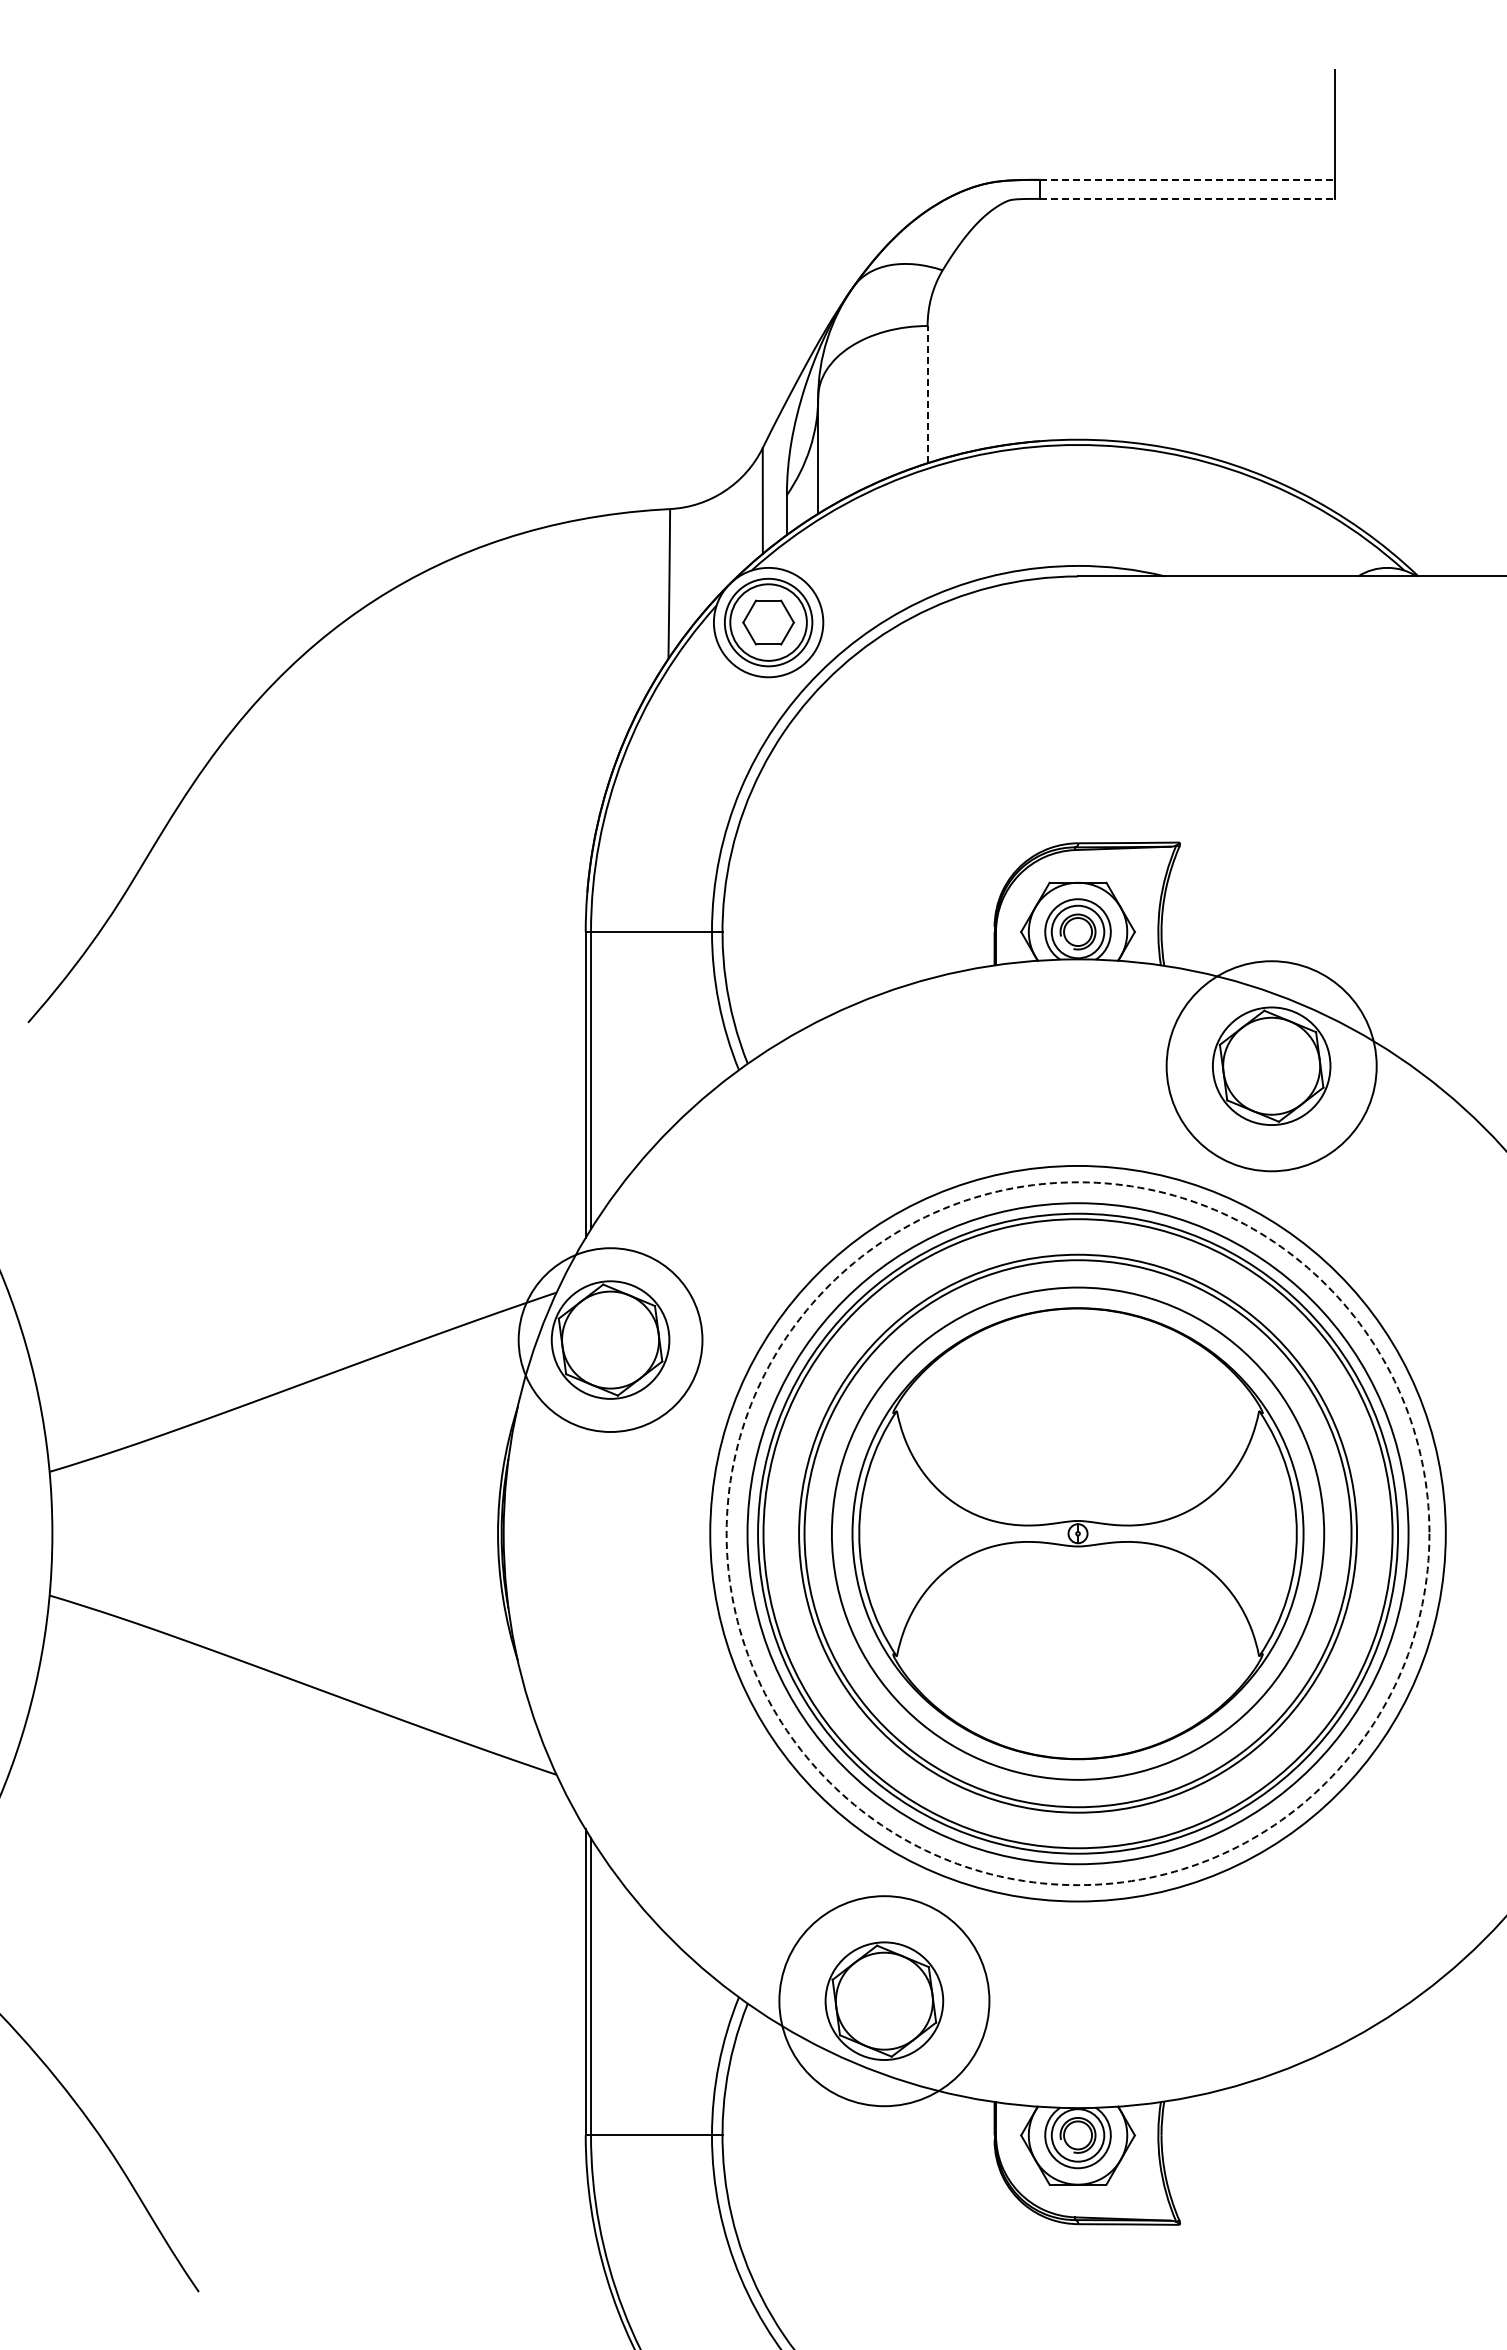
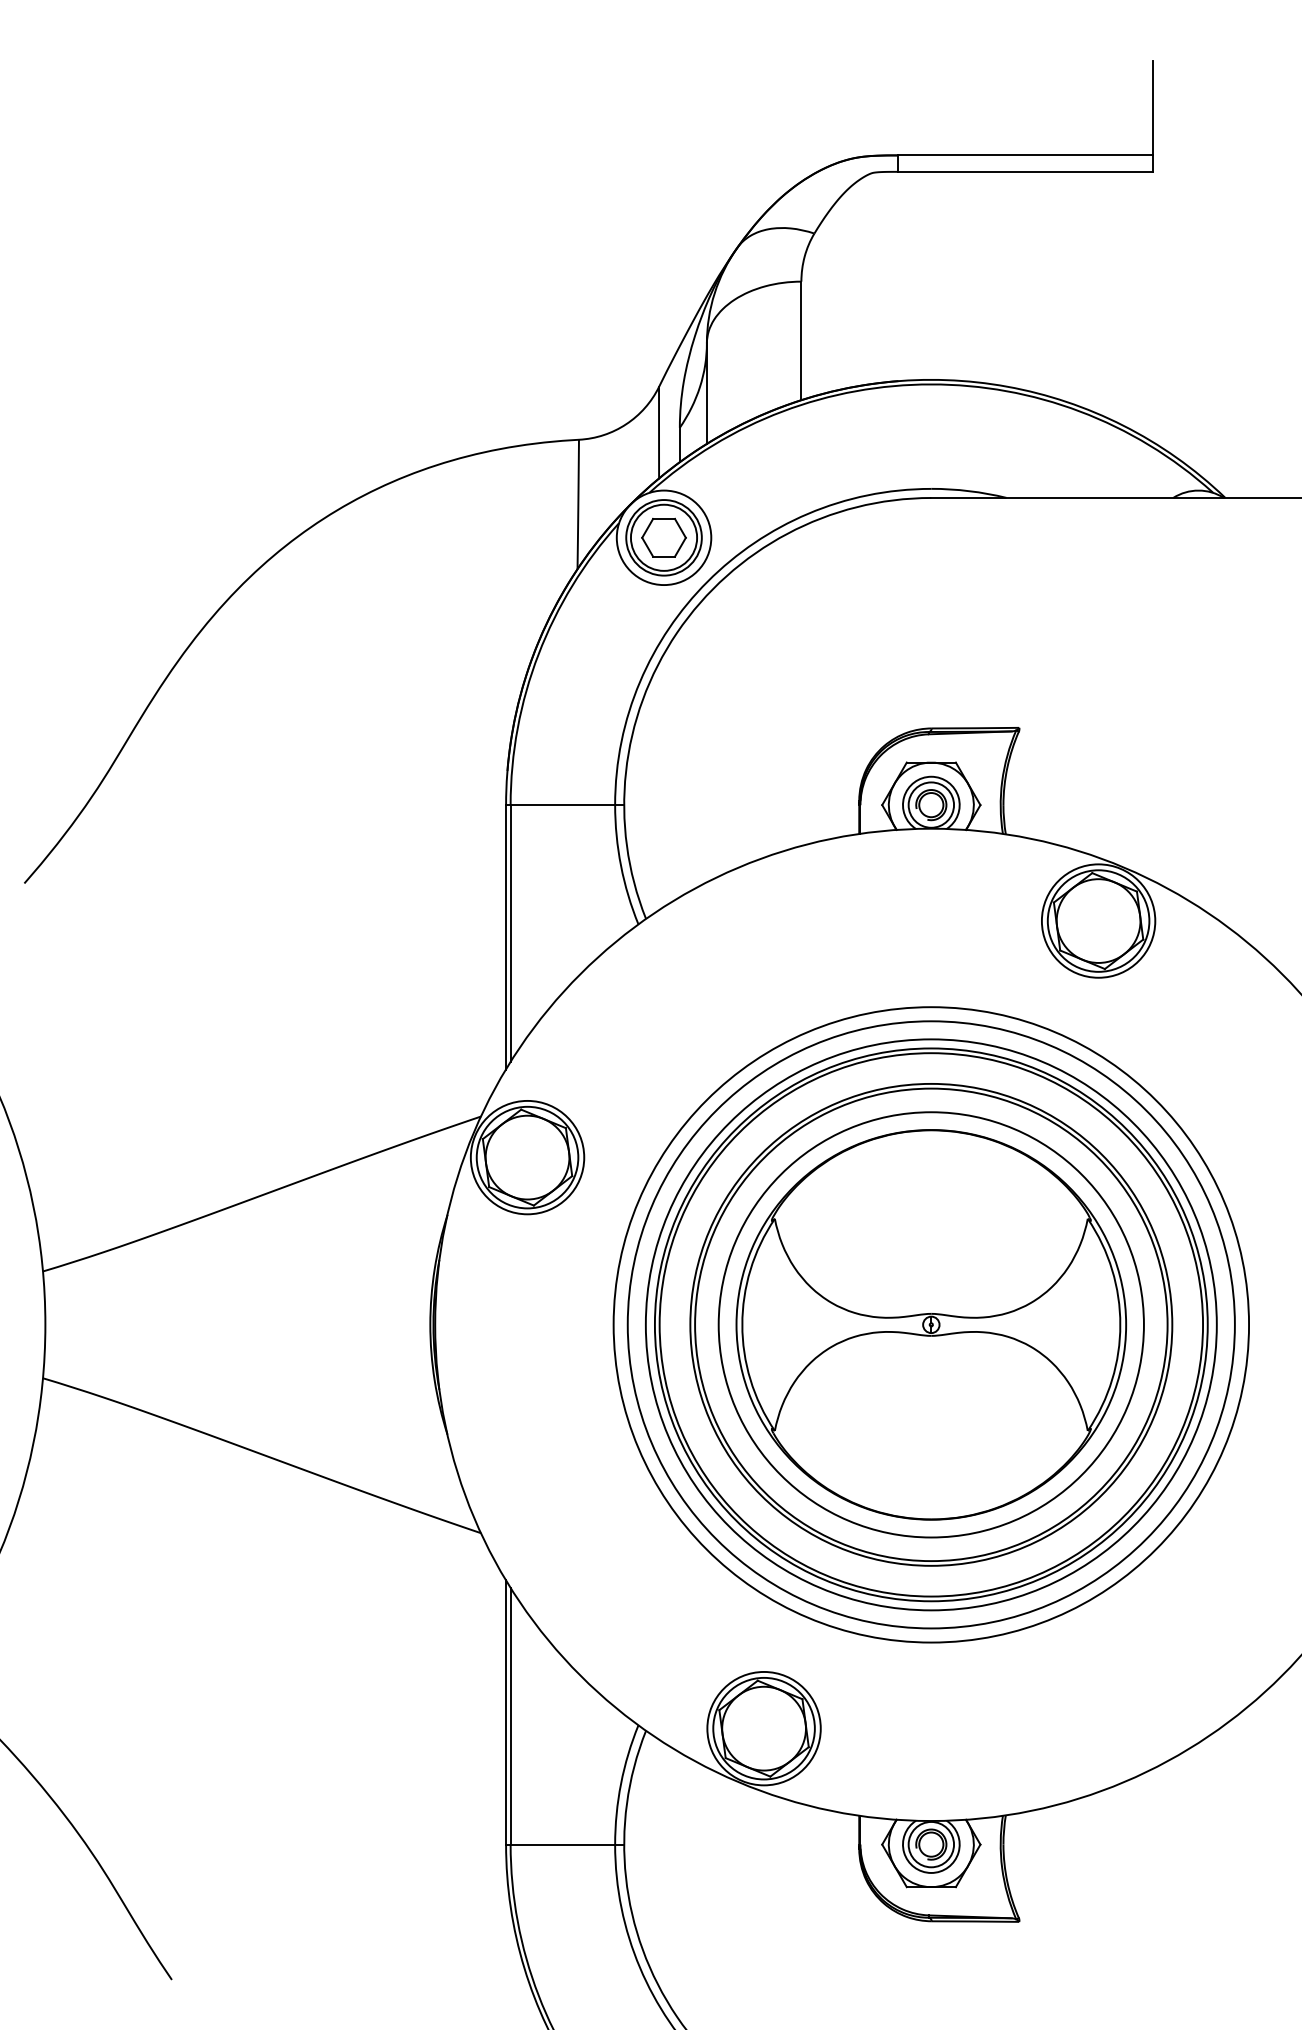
line: (1187, 179) -> (1025, 155), dashed -> solid
line: (1187, 198) -> (1025, 171), dashed -> solid
line: (927, 394) -> (801, 340), dashed -> solid
circle: (1271, 1065) -> (1098, 920), size x0.62
circle: (610, 1339) -> (527, 1157), size x0.71
circle: (1077, 1533) -> (930, 1324), dashed -> solid
circle: (884, 2000) -> (764, 1728), size x0.62

